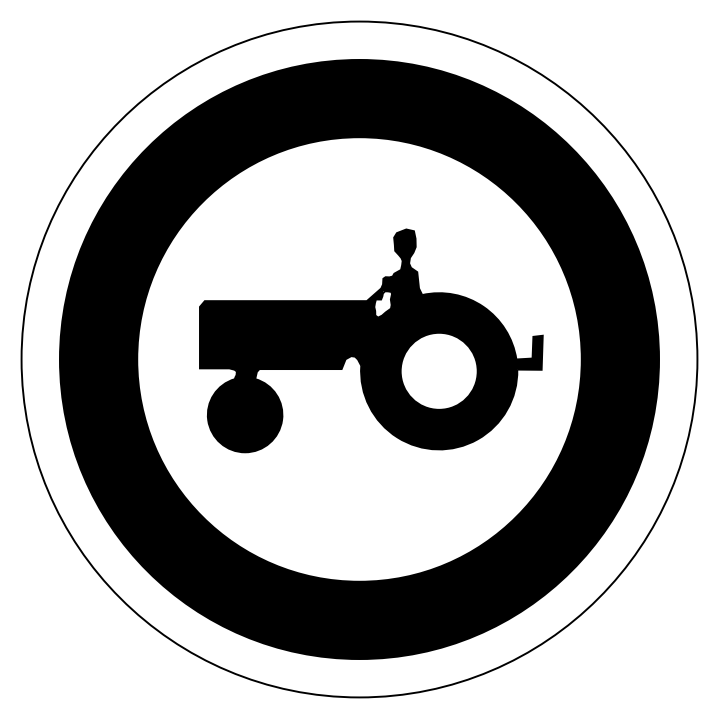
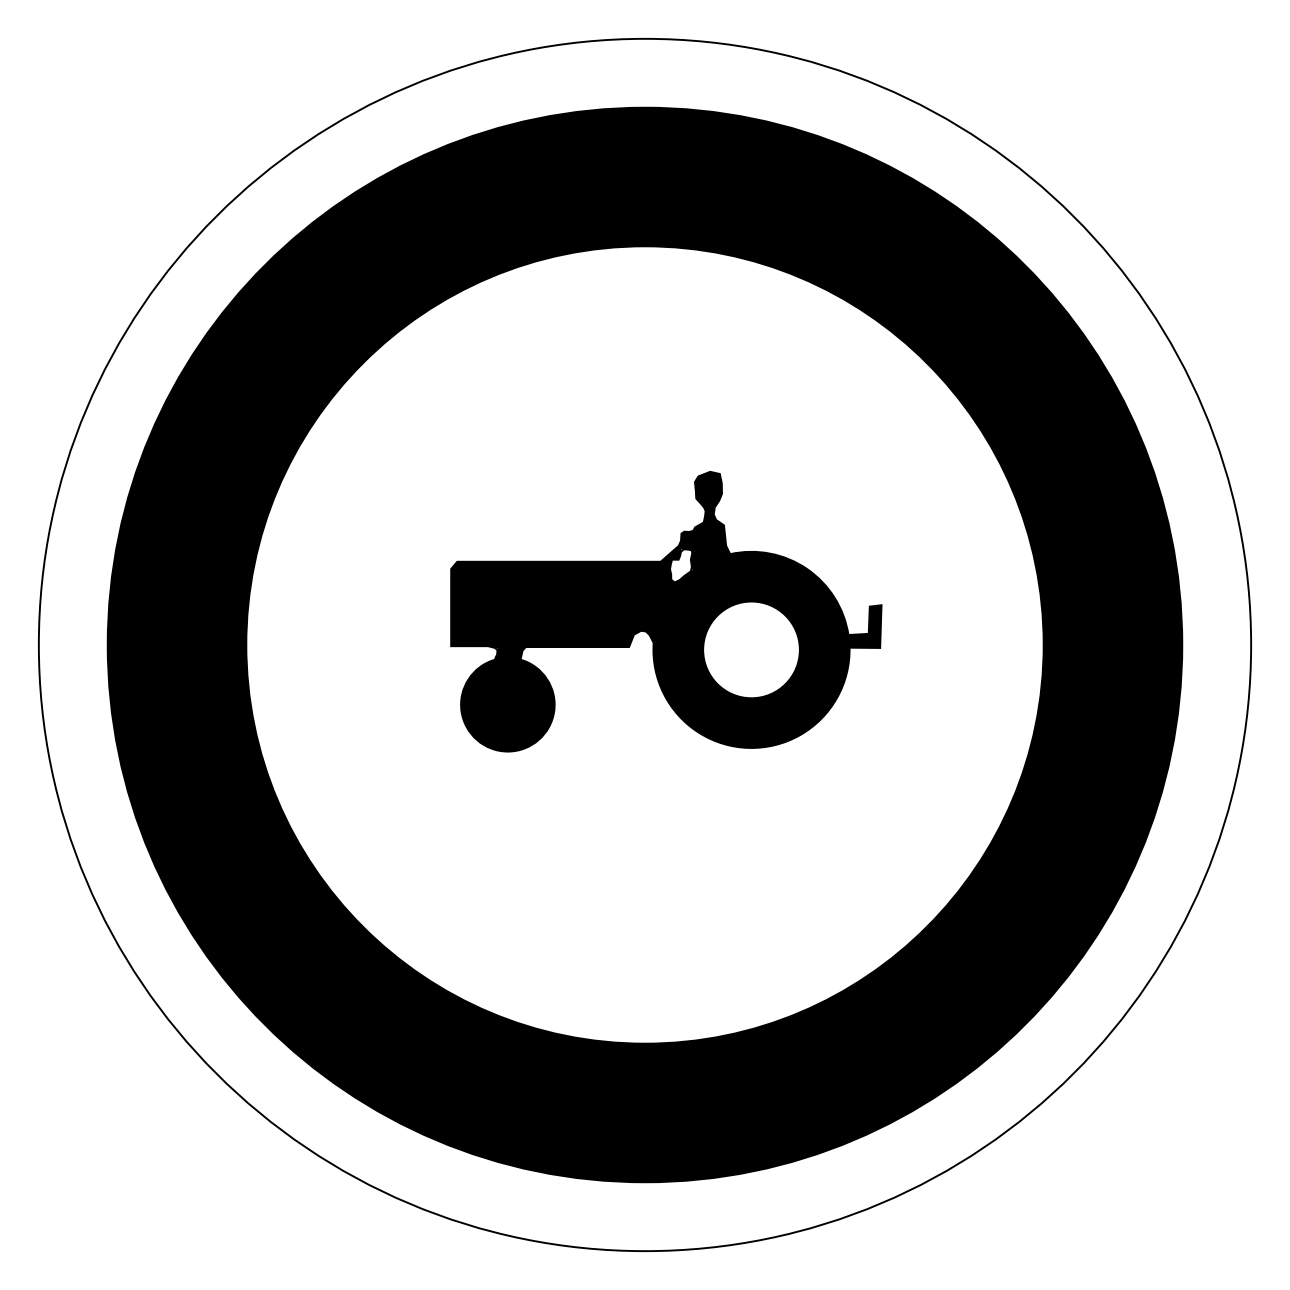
part: (371, 340) -> (666, 610), size x0.7

